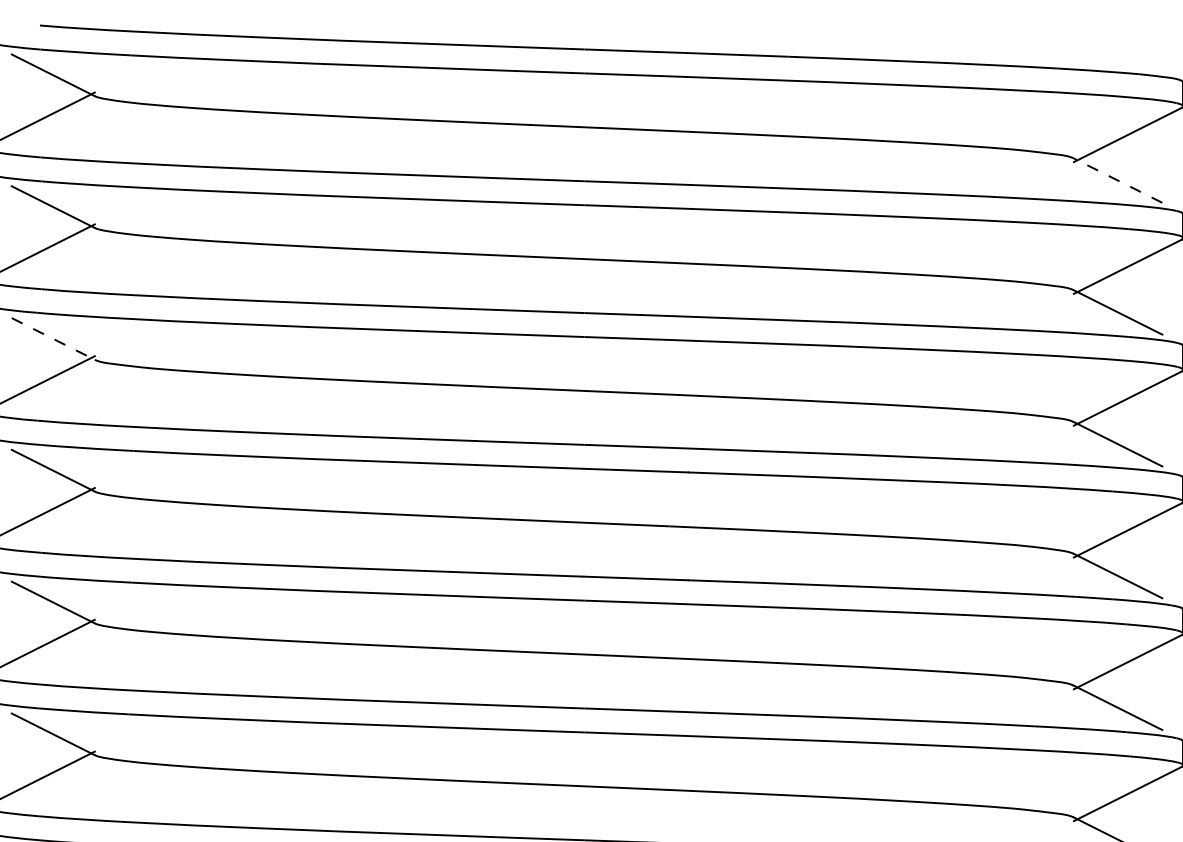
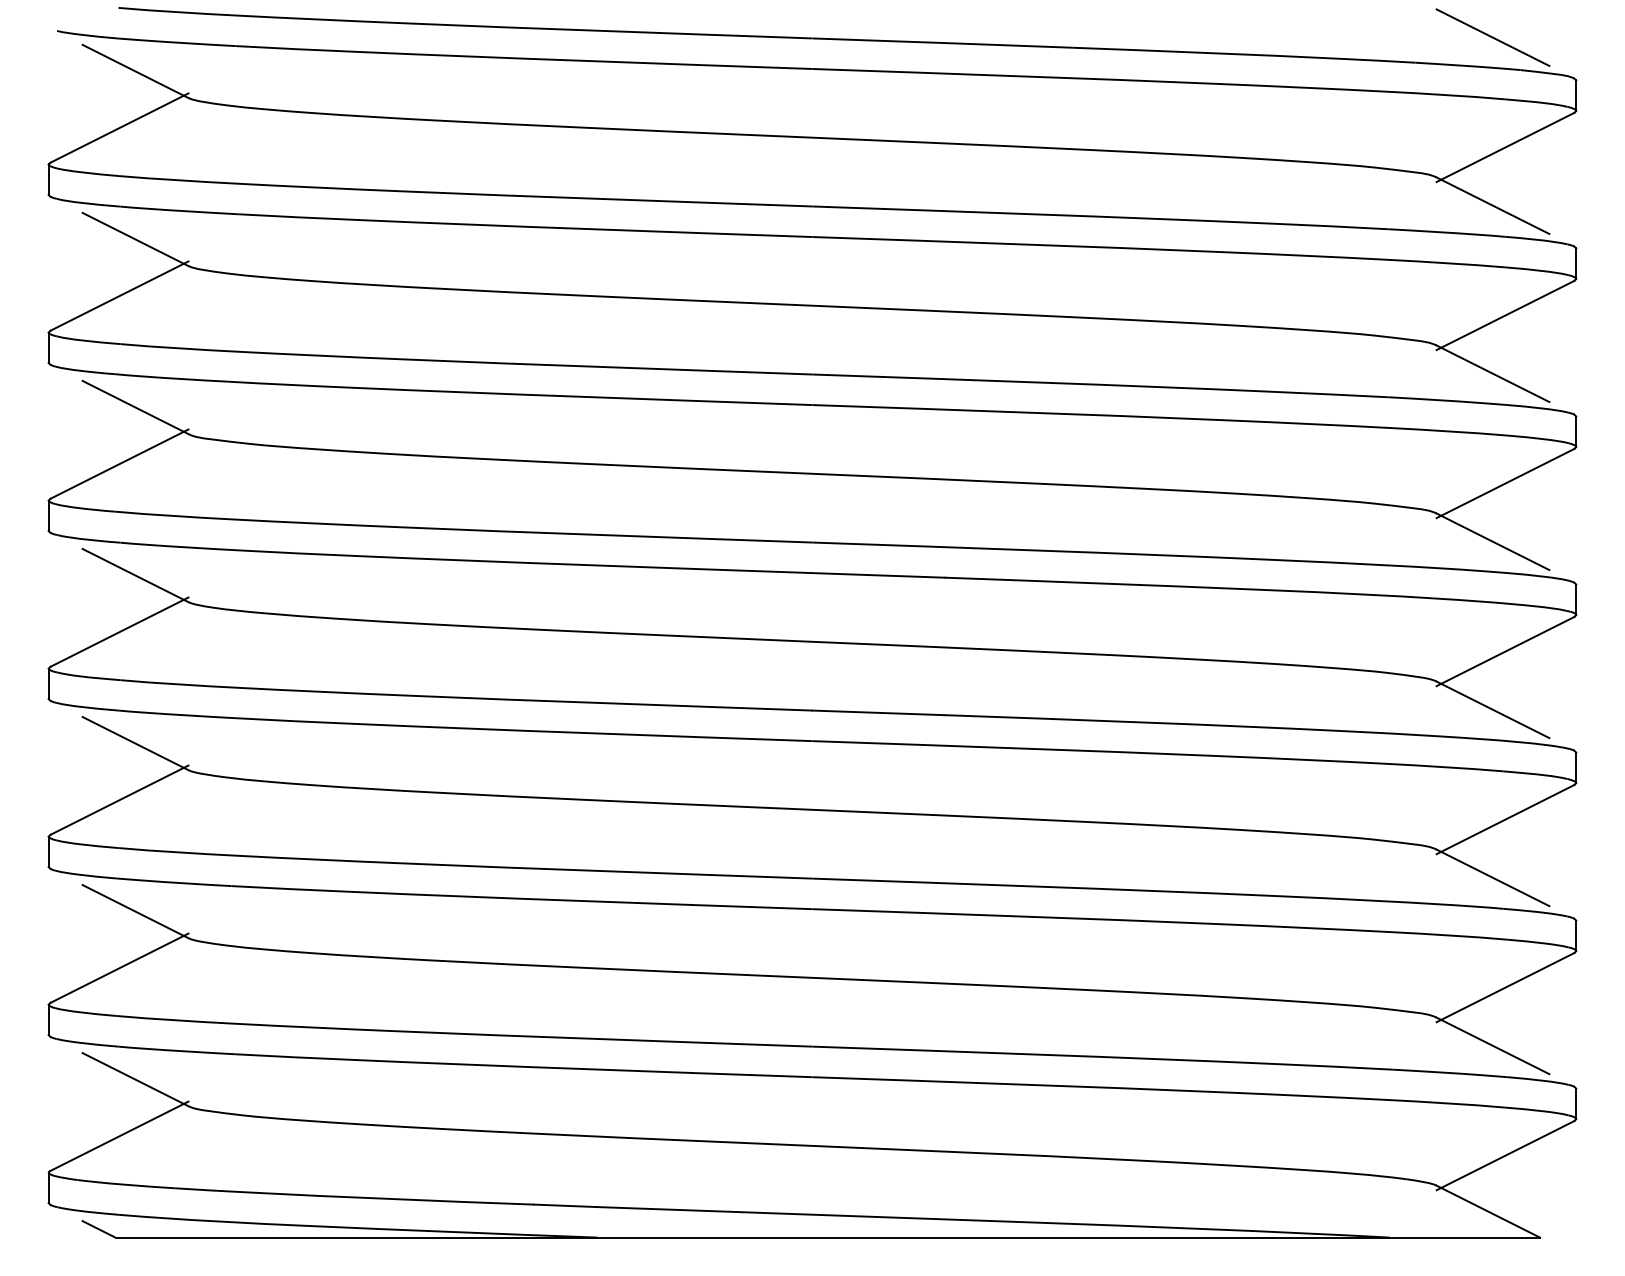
line: (1117, 48) -> (1492, 37), added
line: (1117, 180) -> (1492, 205), dashed -> solid
line: (53, 338) -> (135, 407), dashed -> solid

